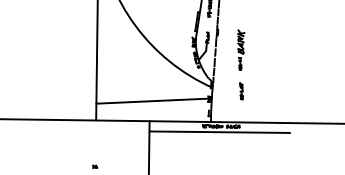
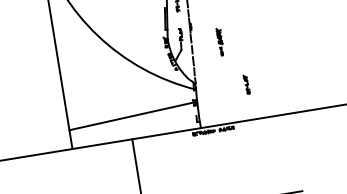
part: (241, 49) -> (220, 41), size x0.6
part: (241, 91) -> (246, 84), moved
line: (219, 131) -> (212, 137), removed

